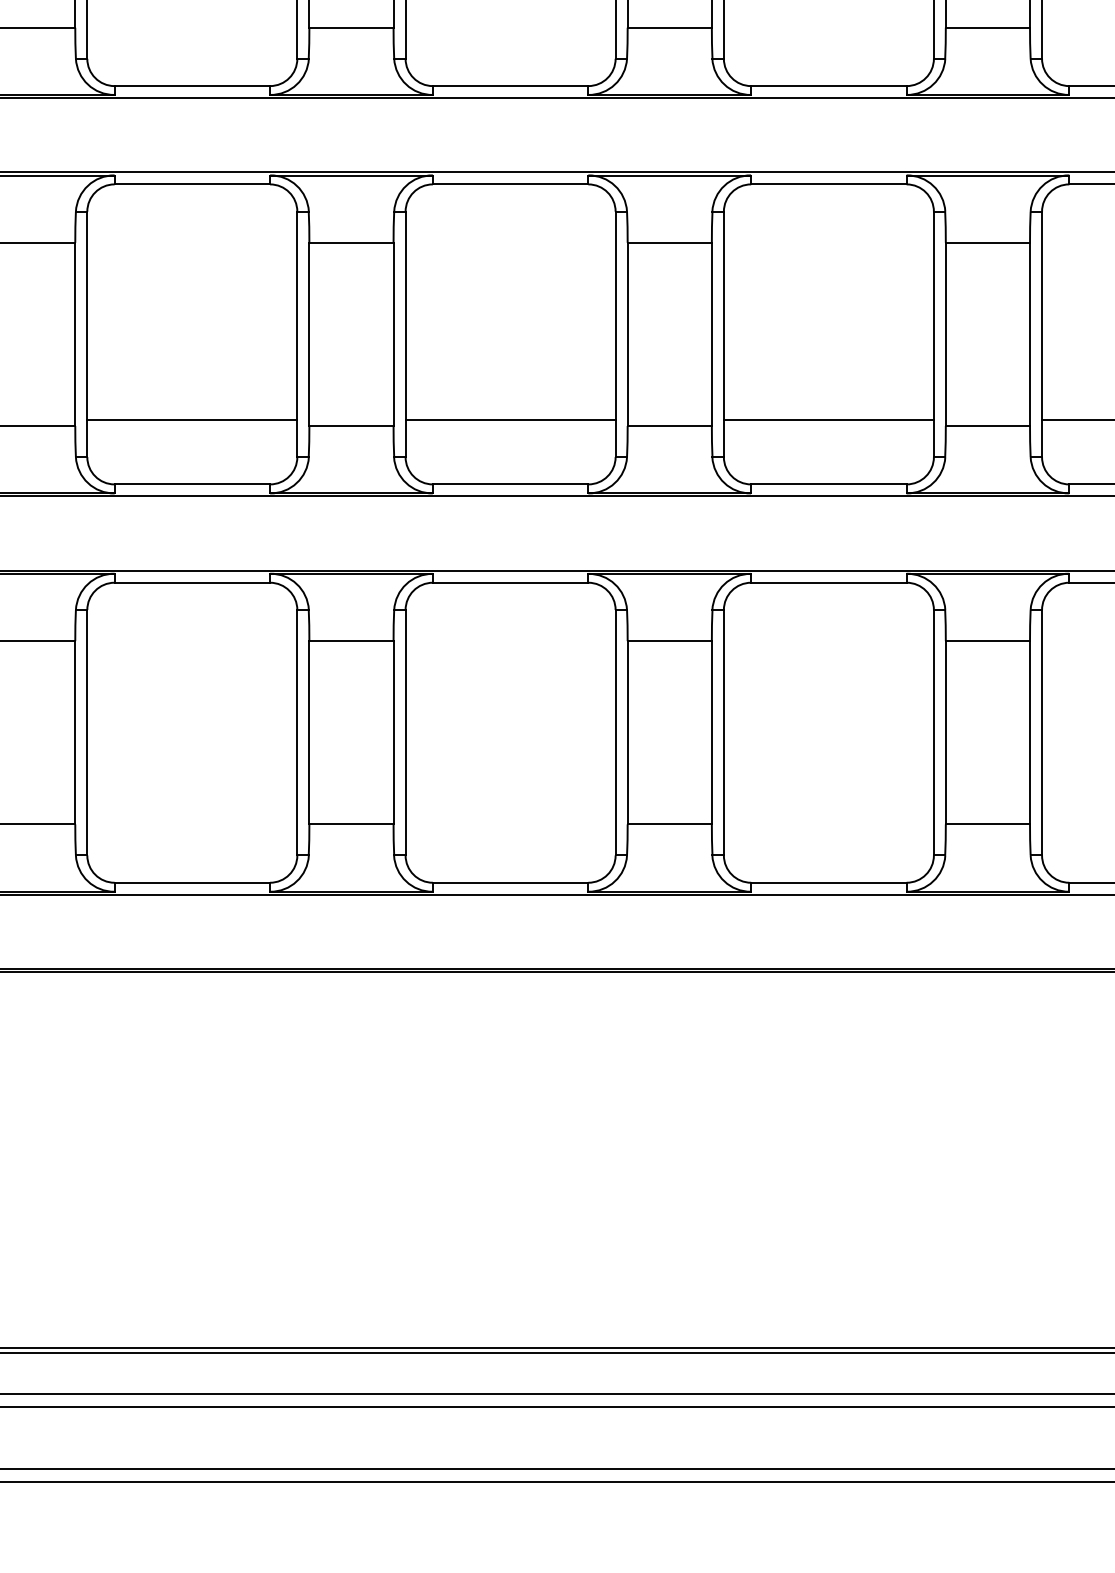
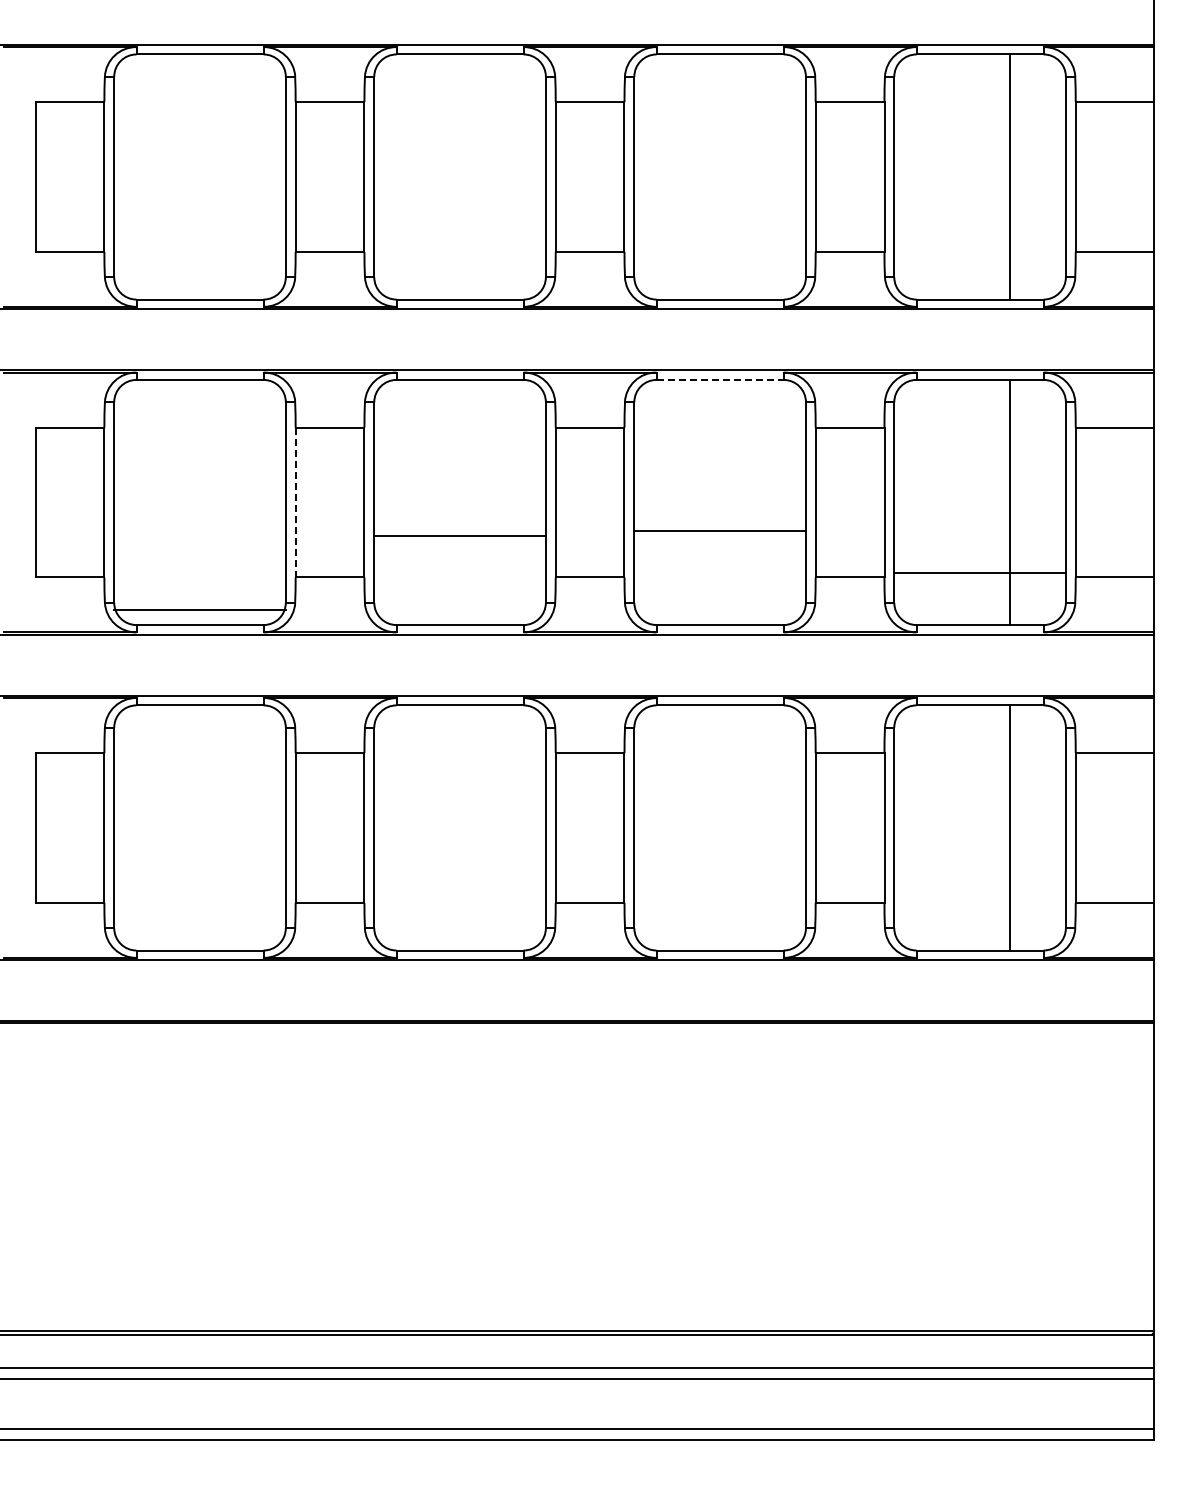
line: (829, 183) -> (720, 379), solid -> dashed
line: (309, 334) -> (295, 502), solid -> dashed
line: (191, 420) -> (199, 609), moved
line: (509, 420) -> (459, 535), moved
line: (828, 420) -> (719, 530), moved

